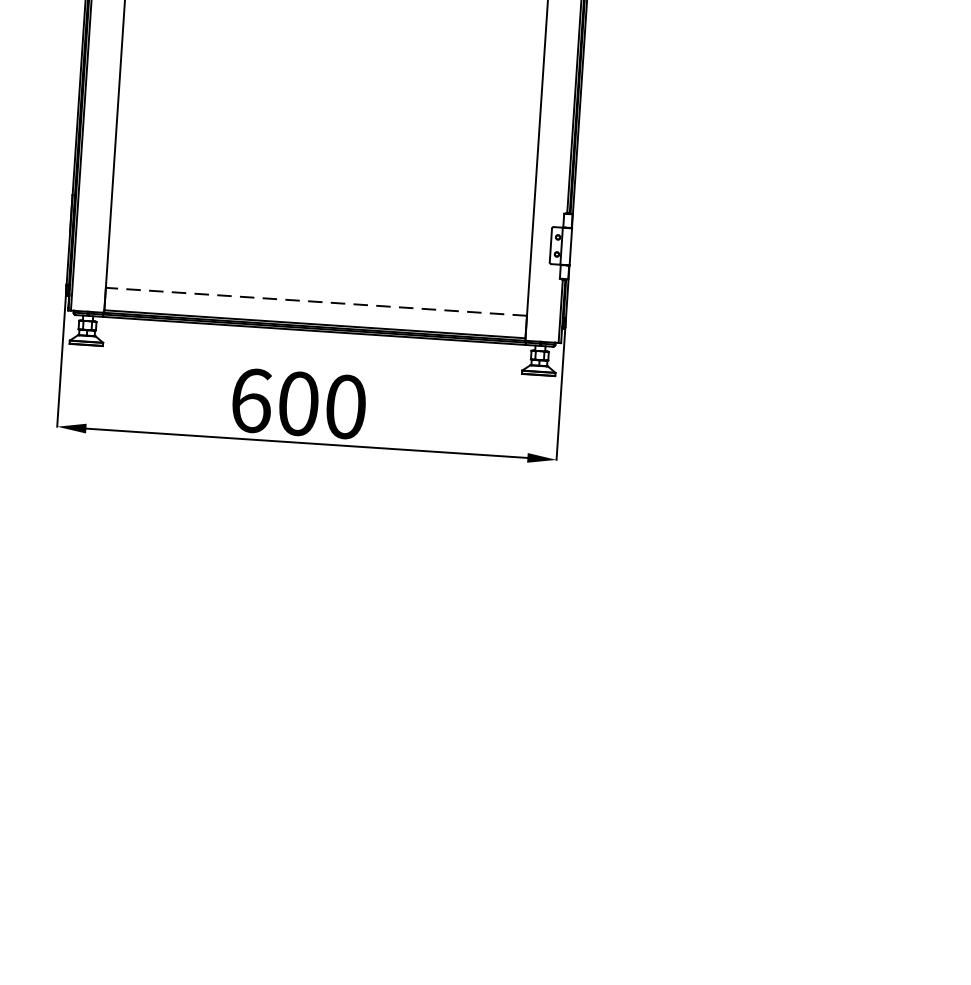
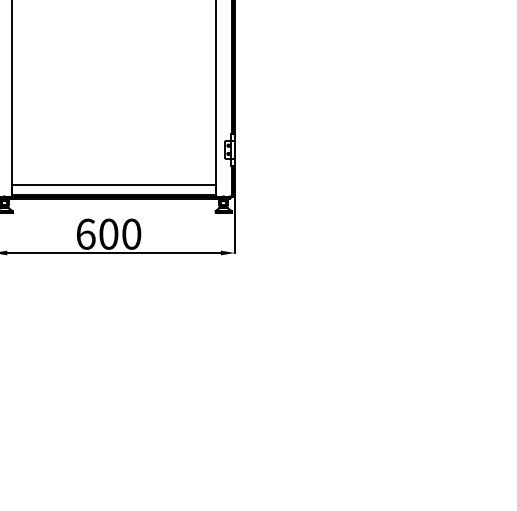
line: (317, 301) -> (114, 184), dashed -> solid

